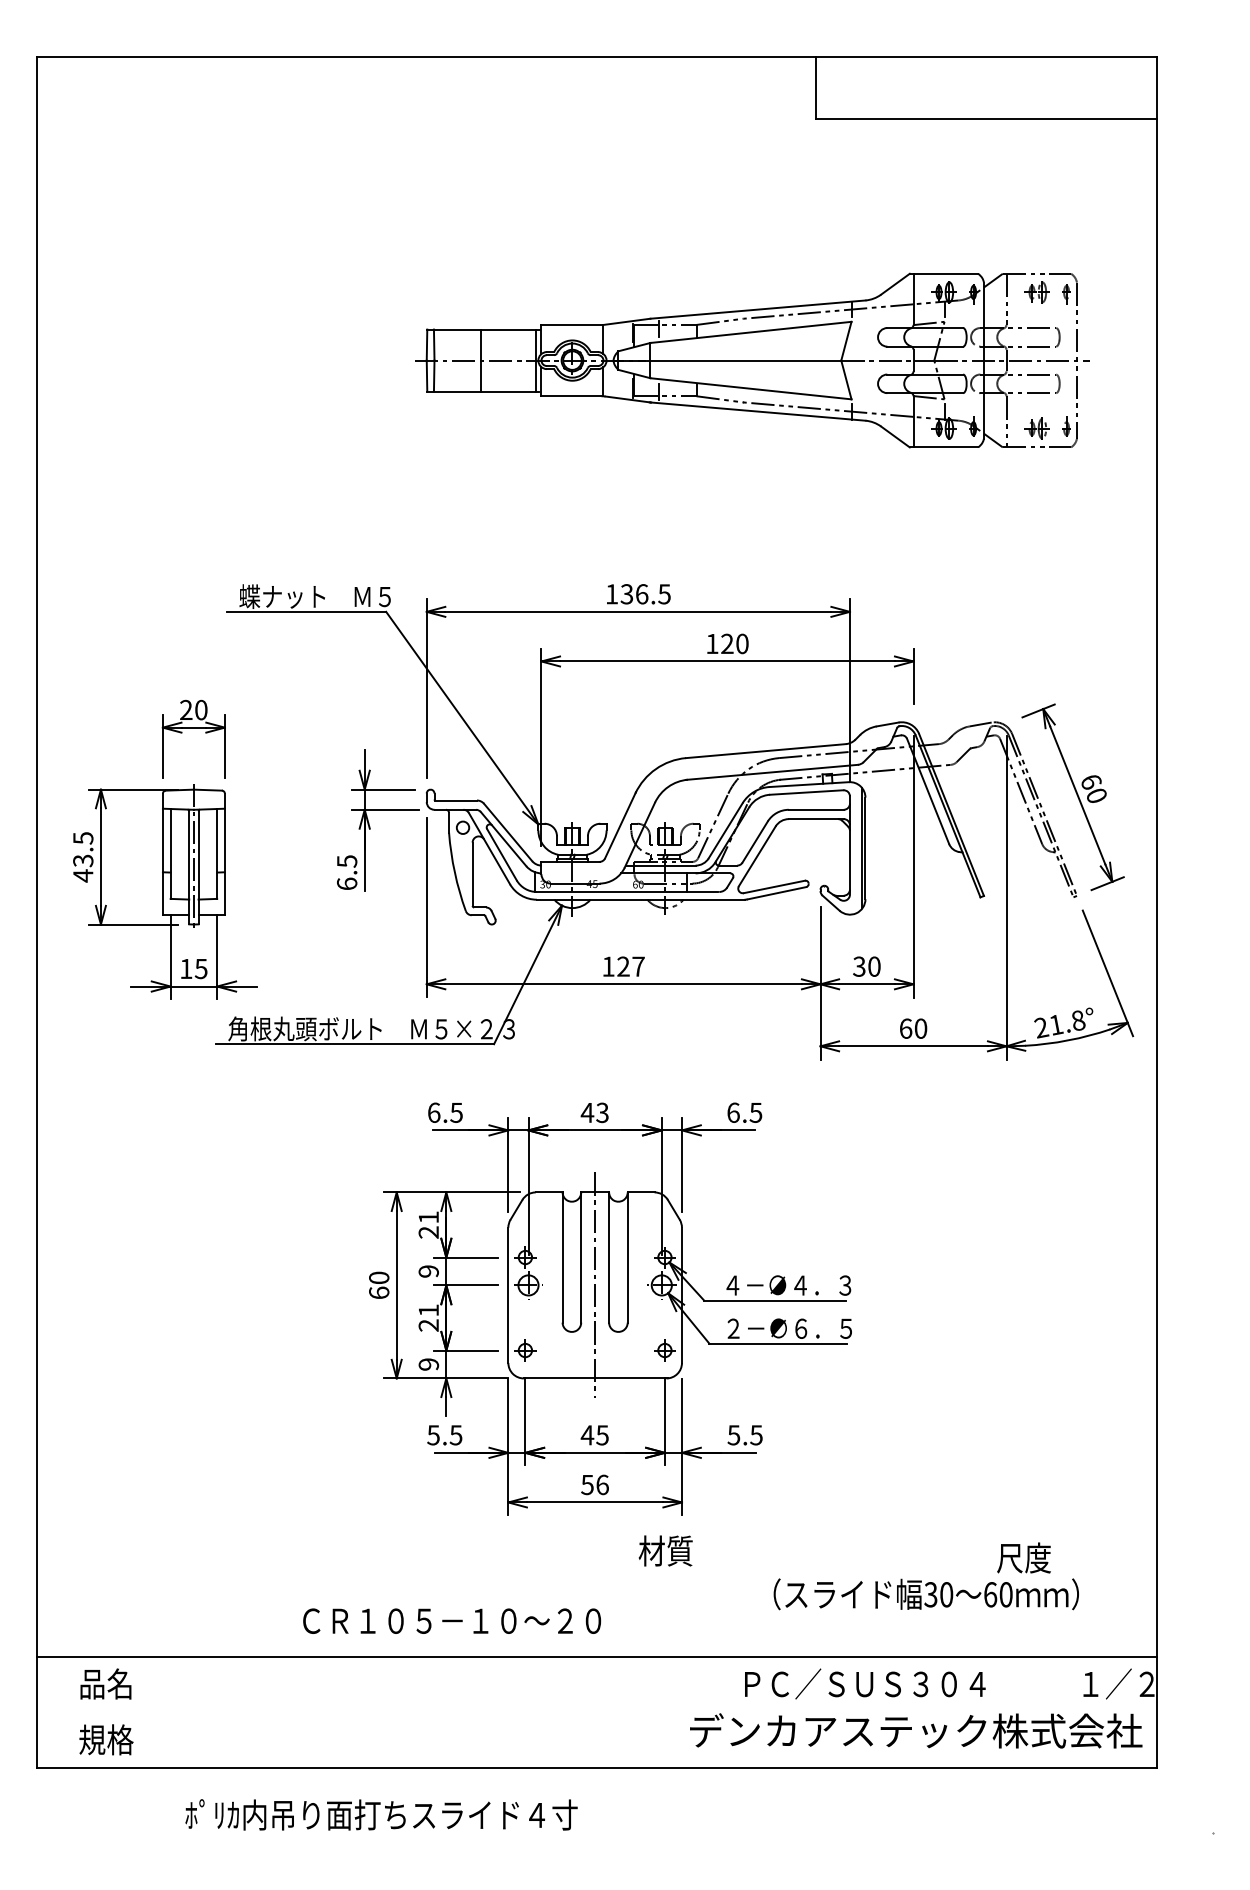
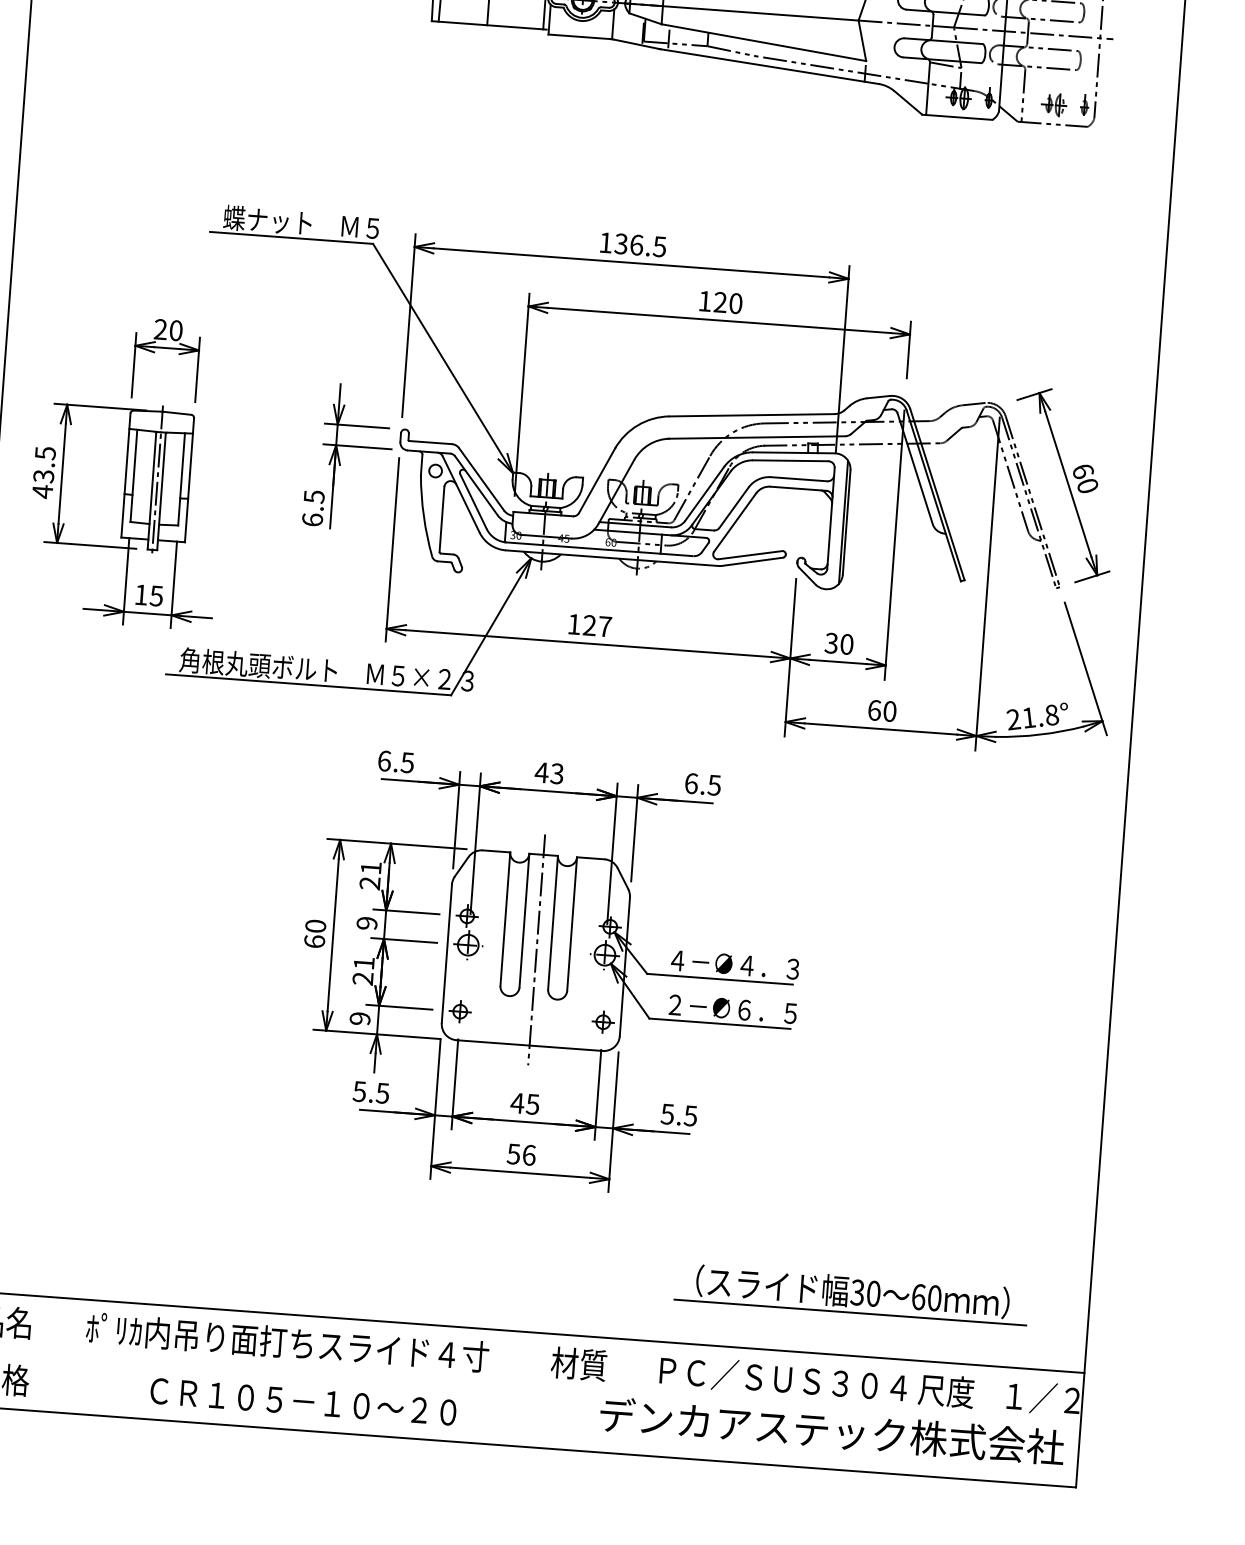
text: (665, 1550) -> (578, 1363), moved
text: (1023, 1557) -> (945, 1390), moved
line: (924, 1614) -> (849, 1312), added
text: (452, 1620) -> (303, 1401), moved
text: (381, 1814) -> (287, 1342), moved

